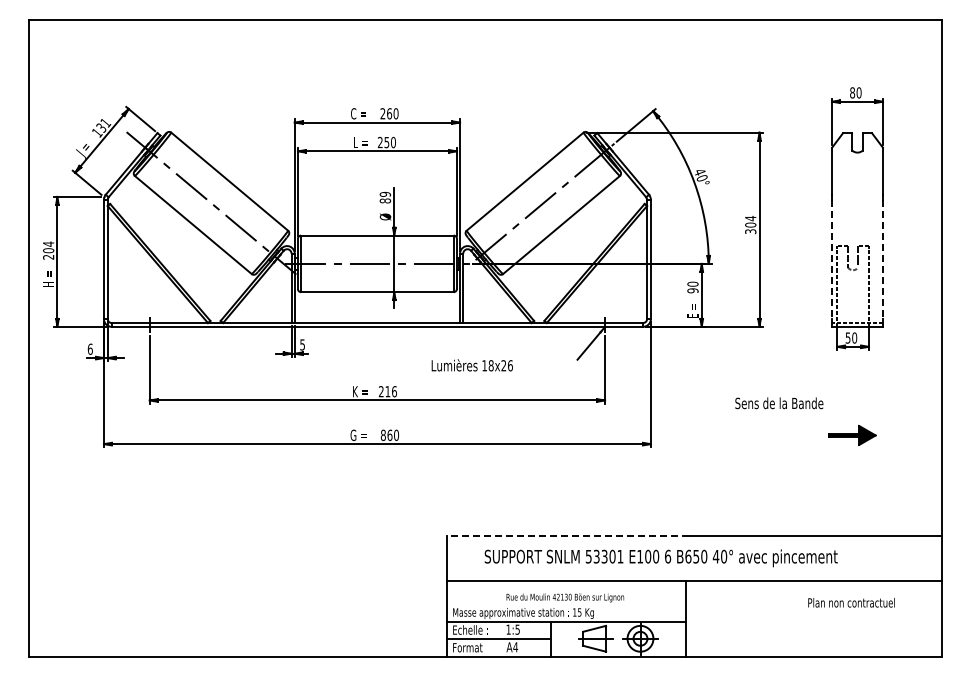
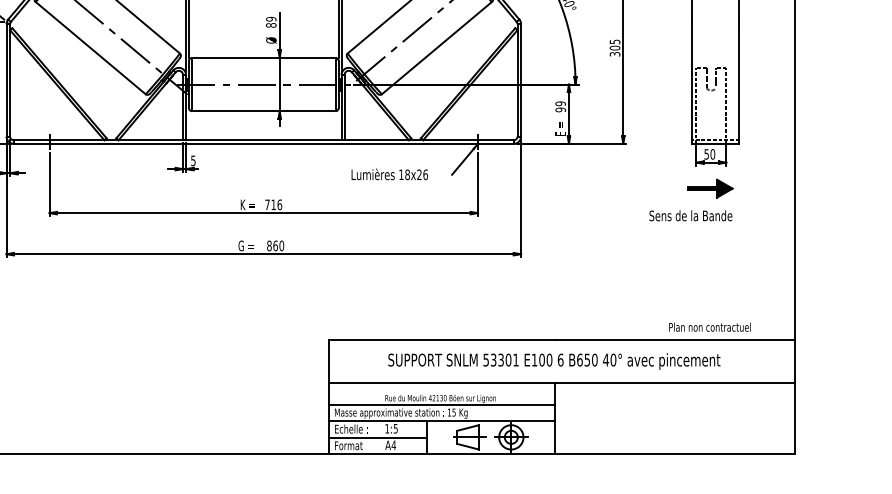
text: (750, 218) -> (614, 41), 304 -> 305
line: (832, 259) -> (691, 80), dashed -> solid
line: (882, 259) -> (739, 80), dashed -> solid
text: (692, 283) -> (560, 103), 90 -> 99
text: (471, 365) -> (389, 174), moved
text: (380, 391) -> (266, 204), 216 -> 716
text: (779, 403) -> (691, 215), moved
part: (852, 435) -> (710, 188), moved
line: (568, 535) -> (443, 340), dashed -> solid
text: (660, 558) -> (553, 361), moved
text: (851, 602) -> (709, 326), moved
line: (566, 604) -> (441, 405), added

